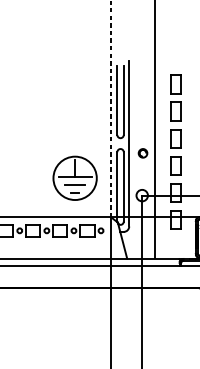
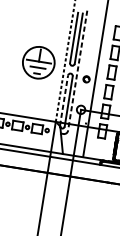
line: (129, 143) -> (77, 70), solid -> dashed
part: (74, 177) -> (38, 62), moved
line: (117, 186) -> (64, 100), solid -> dashed

